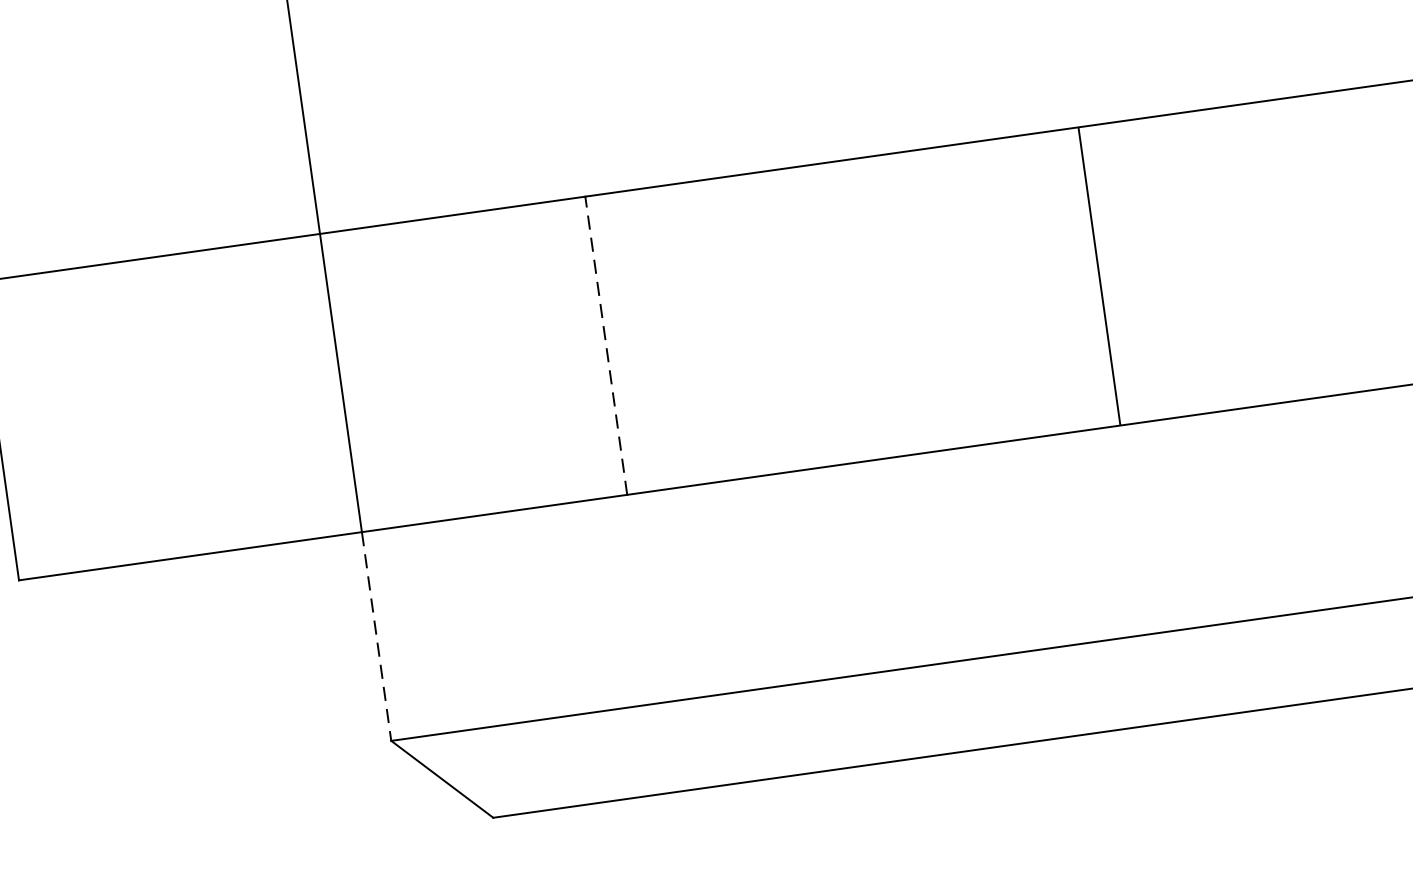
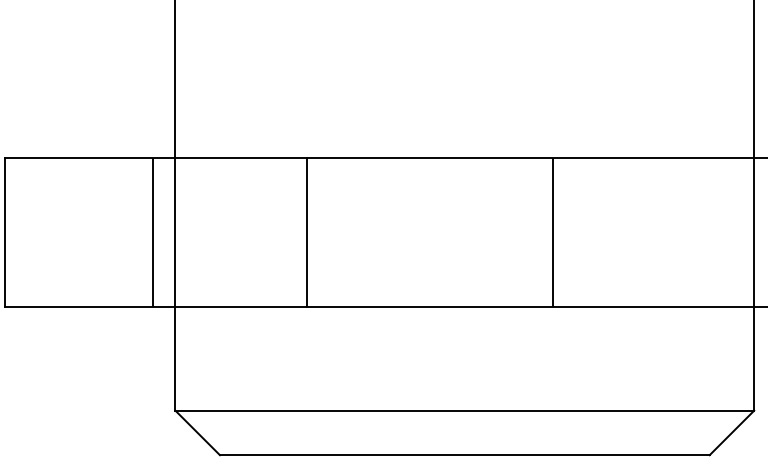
line: (606, 345) -> (307, 232), dashed -> solid
line: (296, 389) -> (153, 232), added
line: (376, 636) -> (175, 358), dashed -> solid

